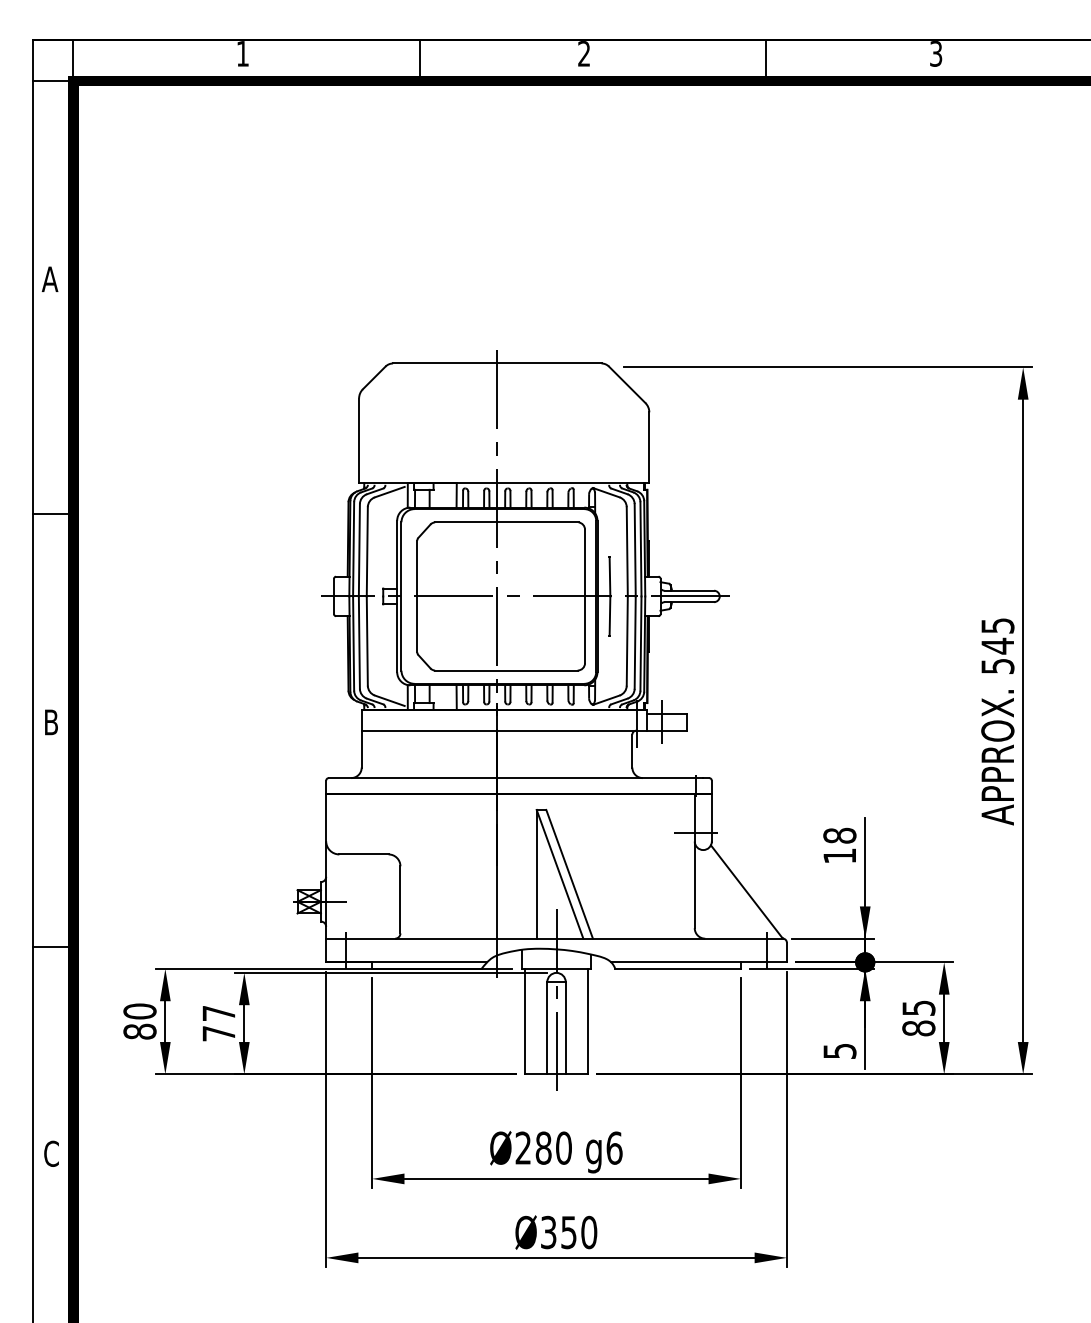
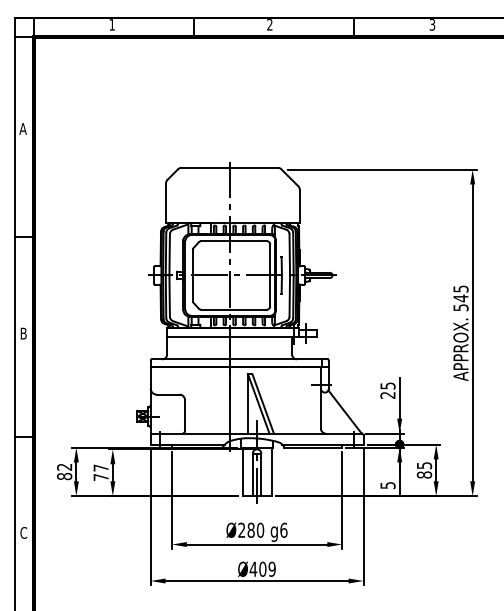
text: (838, 845) -> (387, 390), 18 -> 25
text: (139, 1010) -> (64, 466), 80 -> 82
text: (568, 1230) -> (262, 568), Ø350 -> Ø409

